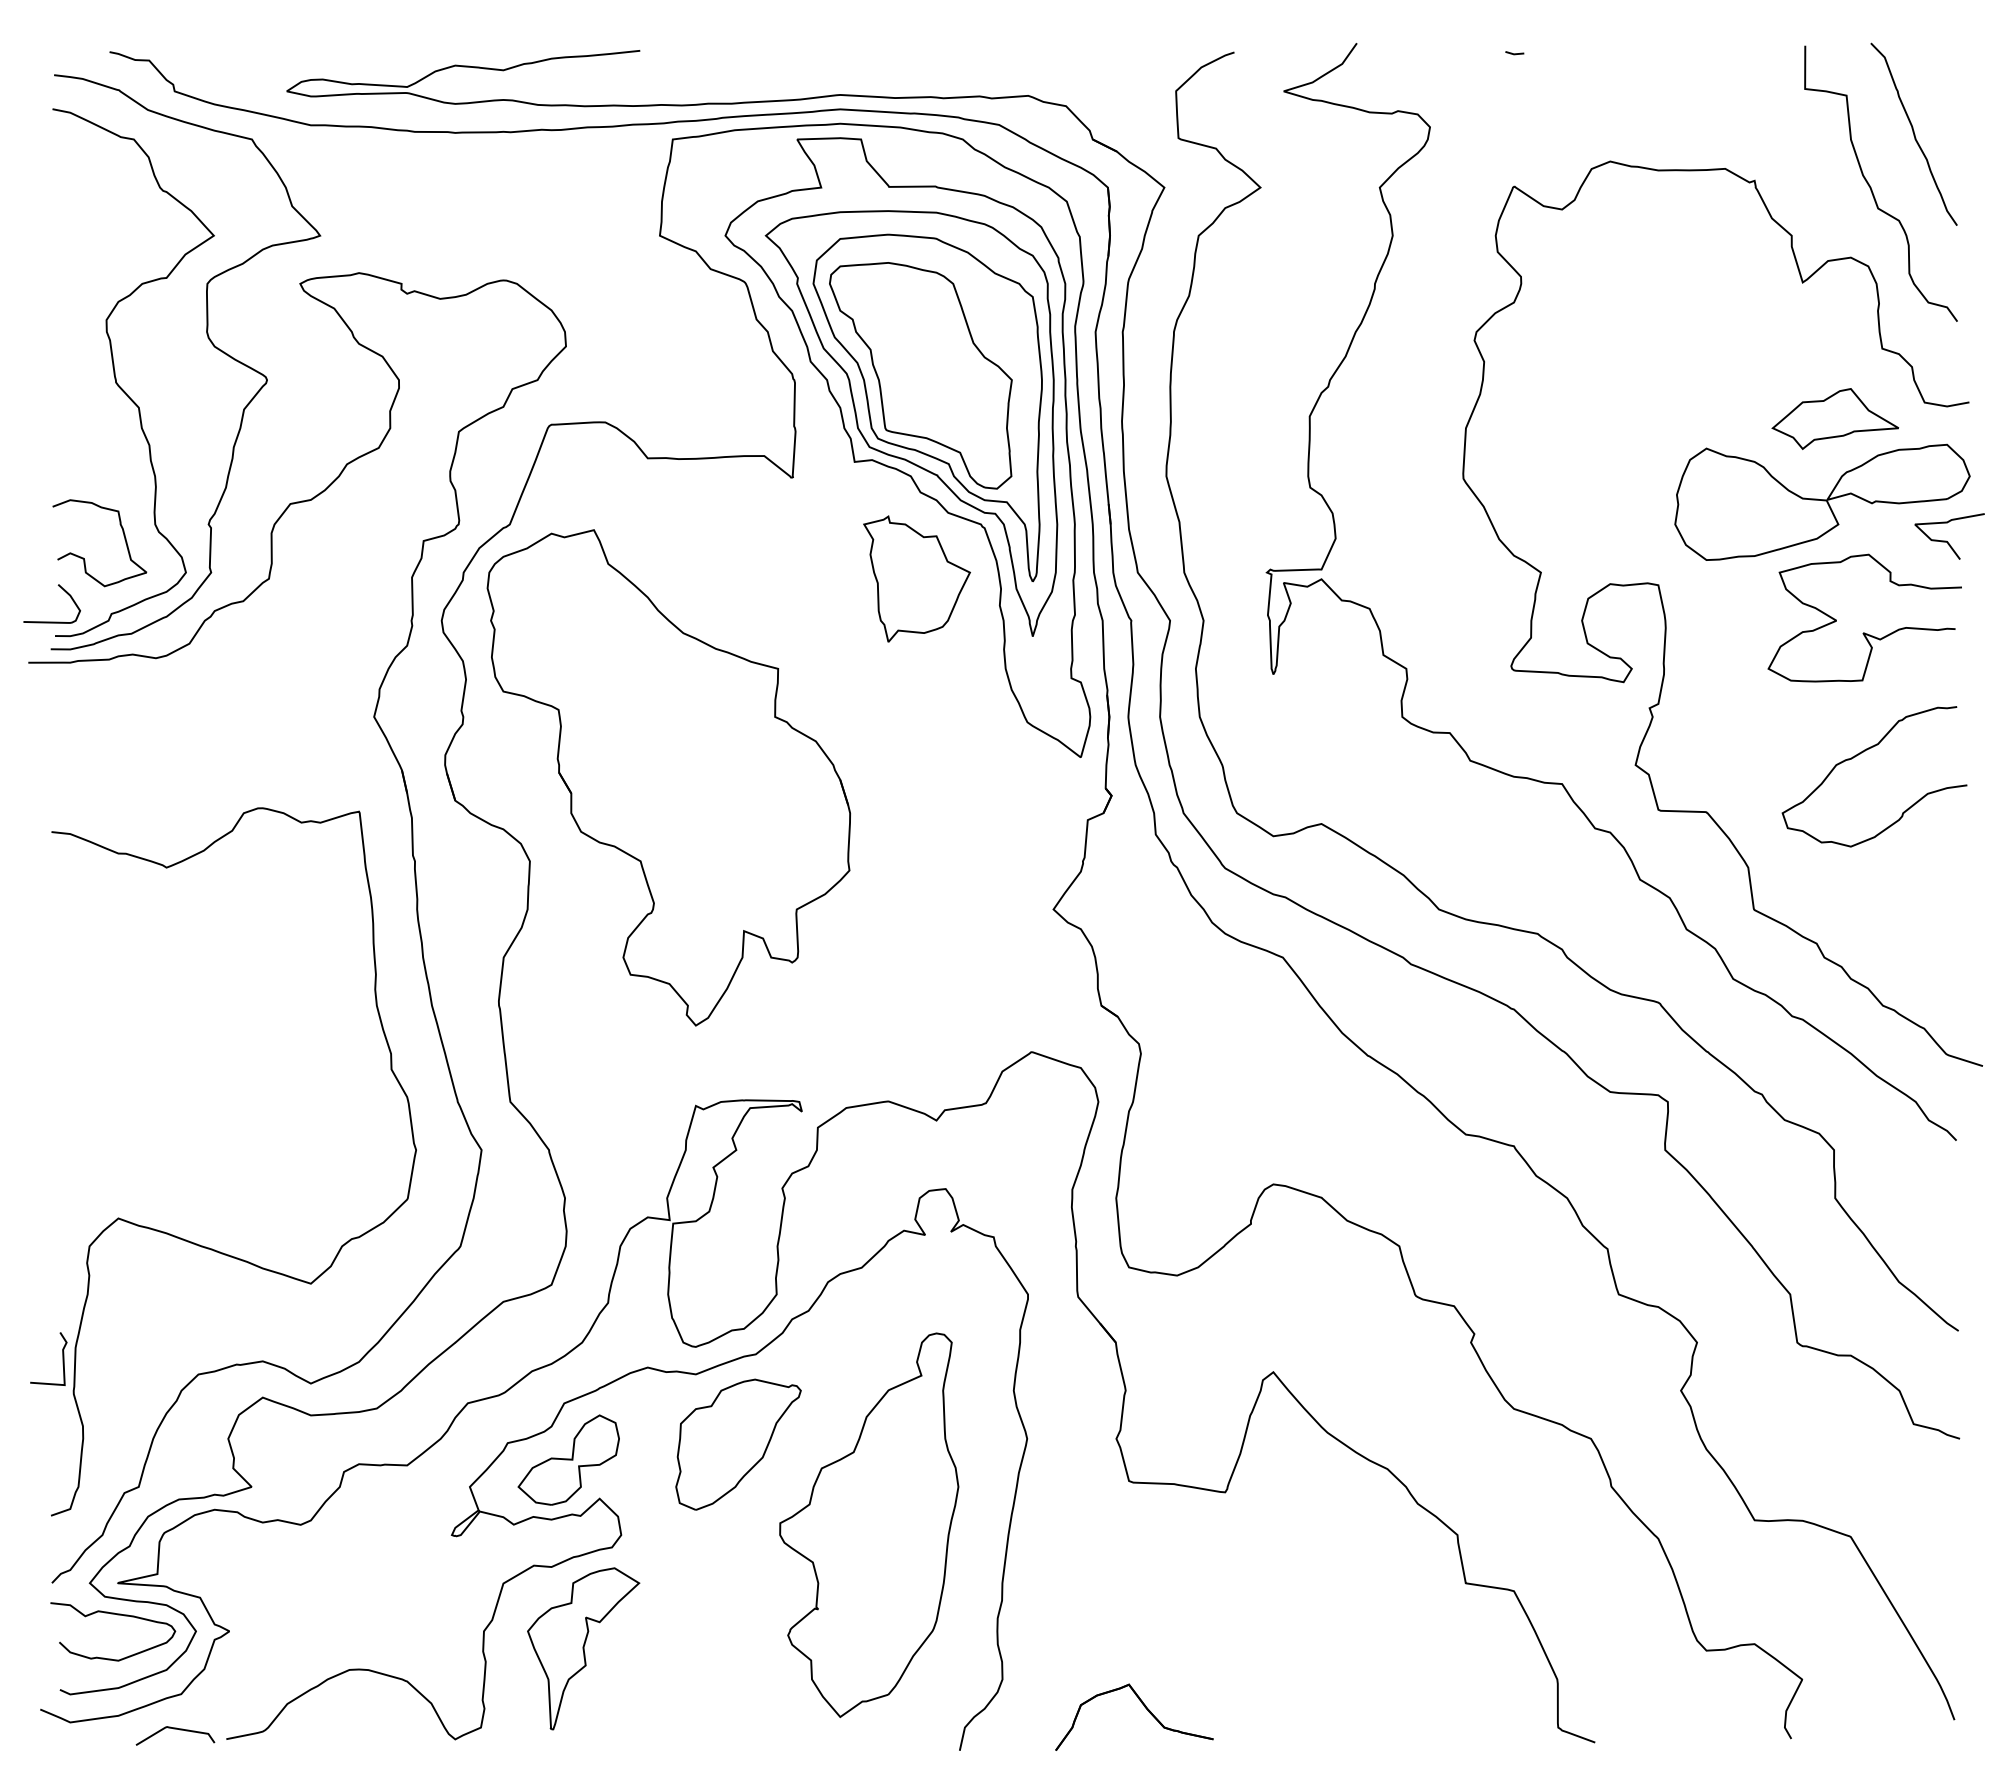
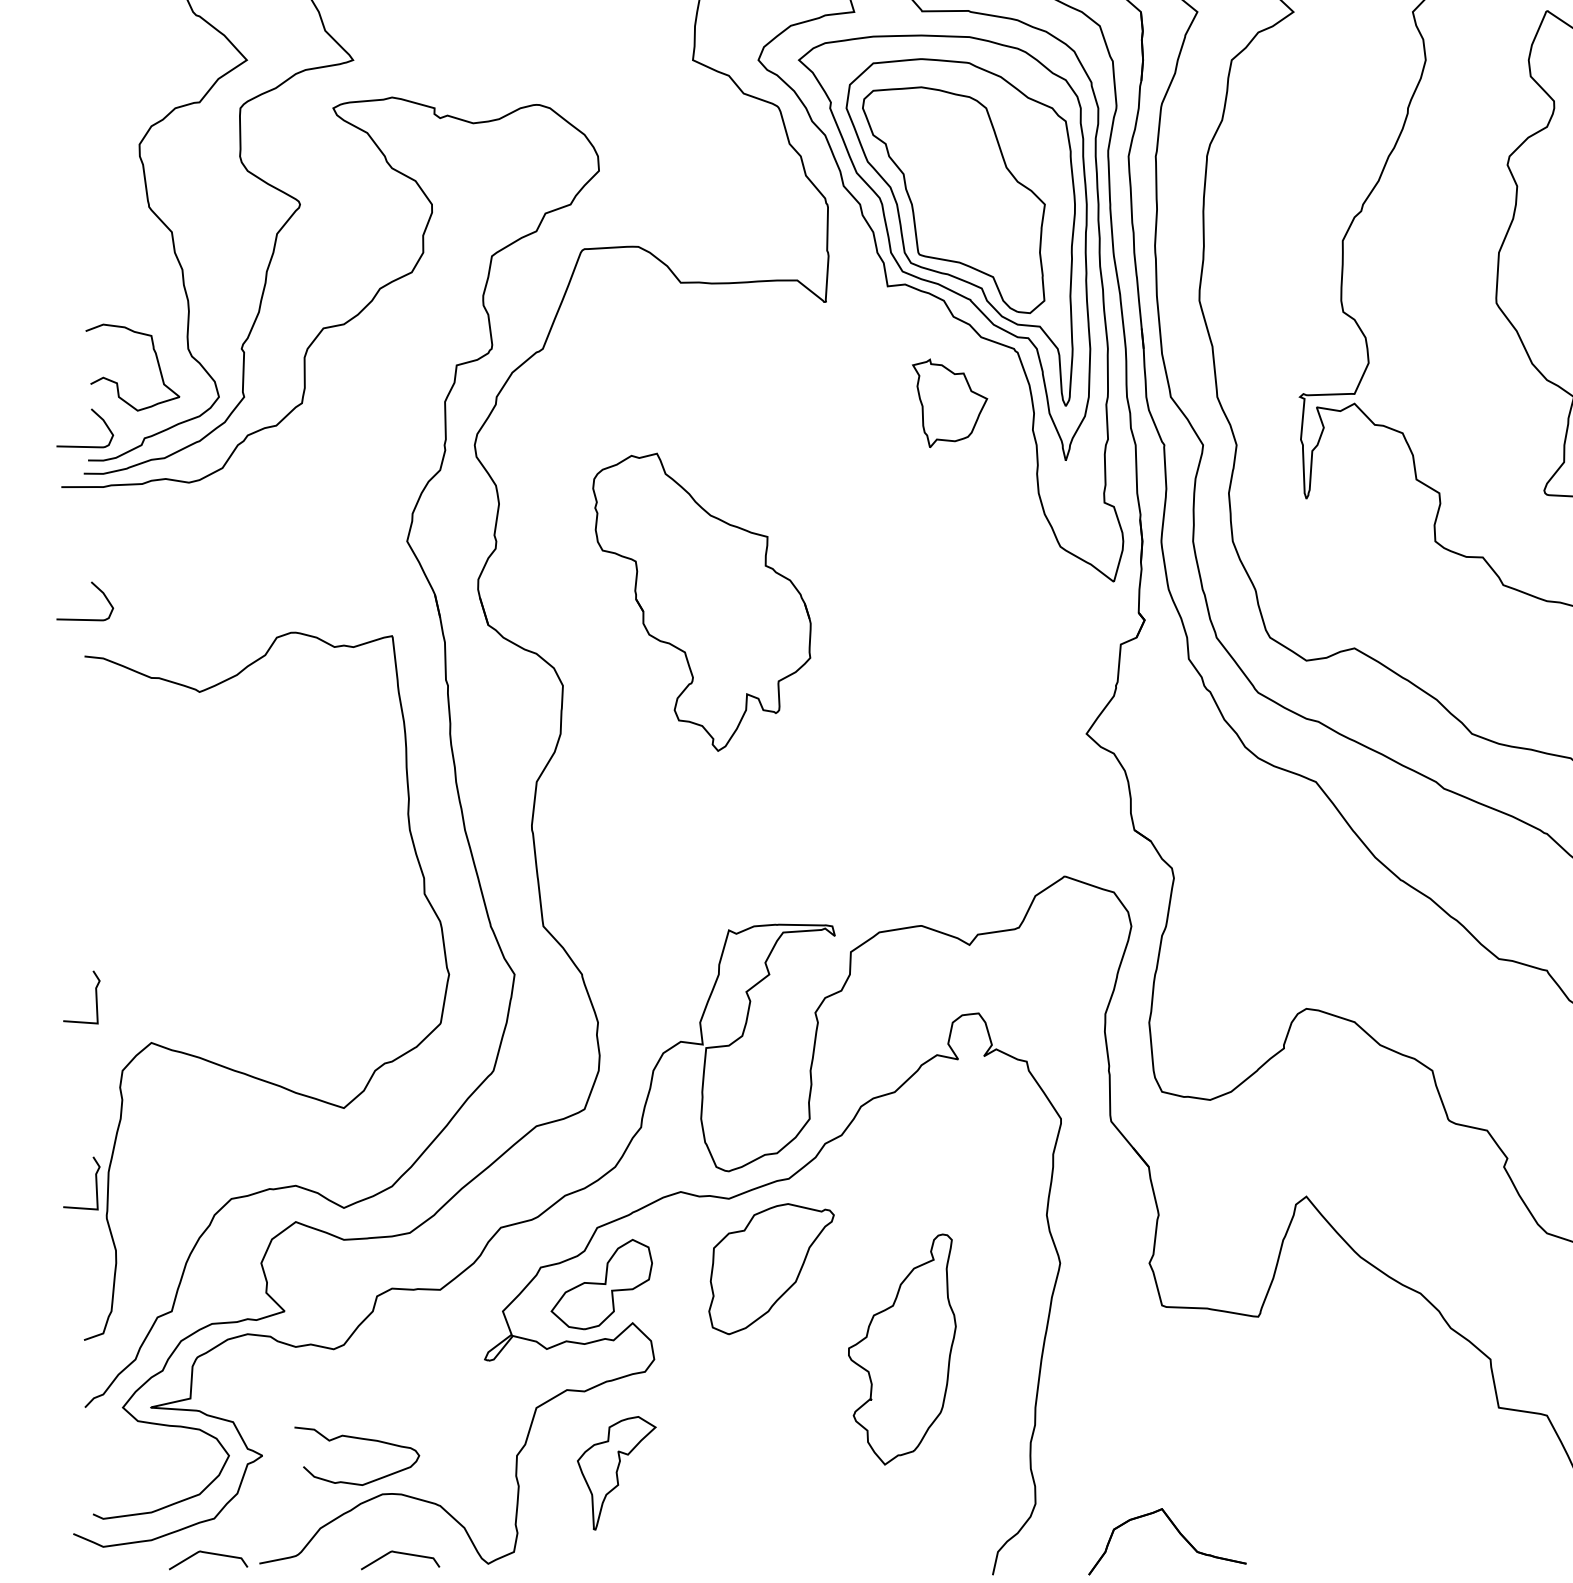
part: (916, 578) -> (949, 402), size x0.7
curve: (63, 763) -> (96, 587), added
part: (668, 777) -> (701, 601), size x0.6
line: (62, 1172) -> (95, 996), added
part: (869, 1524) -> (902, 1348), size x0.6
curve: (117, 1615) -> (361, 1439), moved
part: (583, 1648) -> (616, 1472), size x0.7
curve: (367, 1729) -> (400, 1553), added

